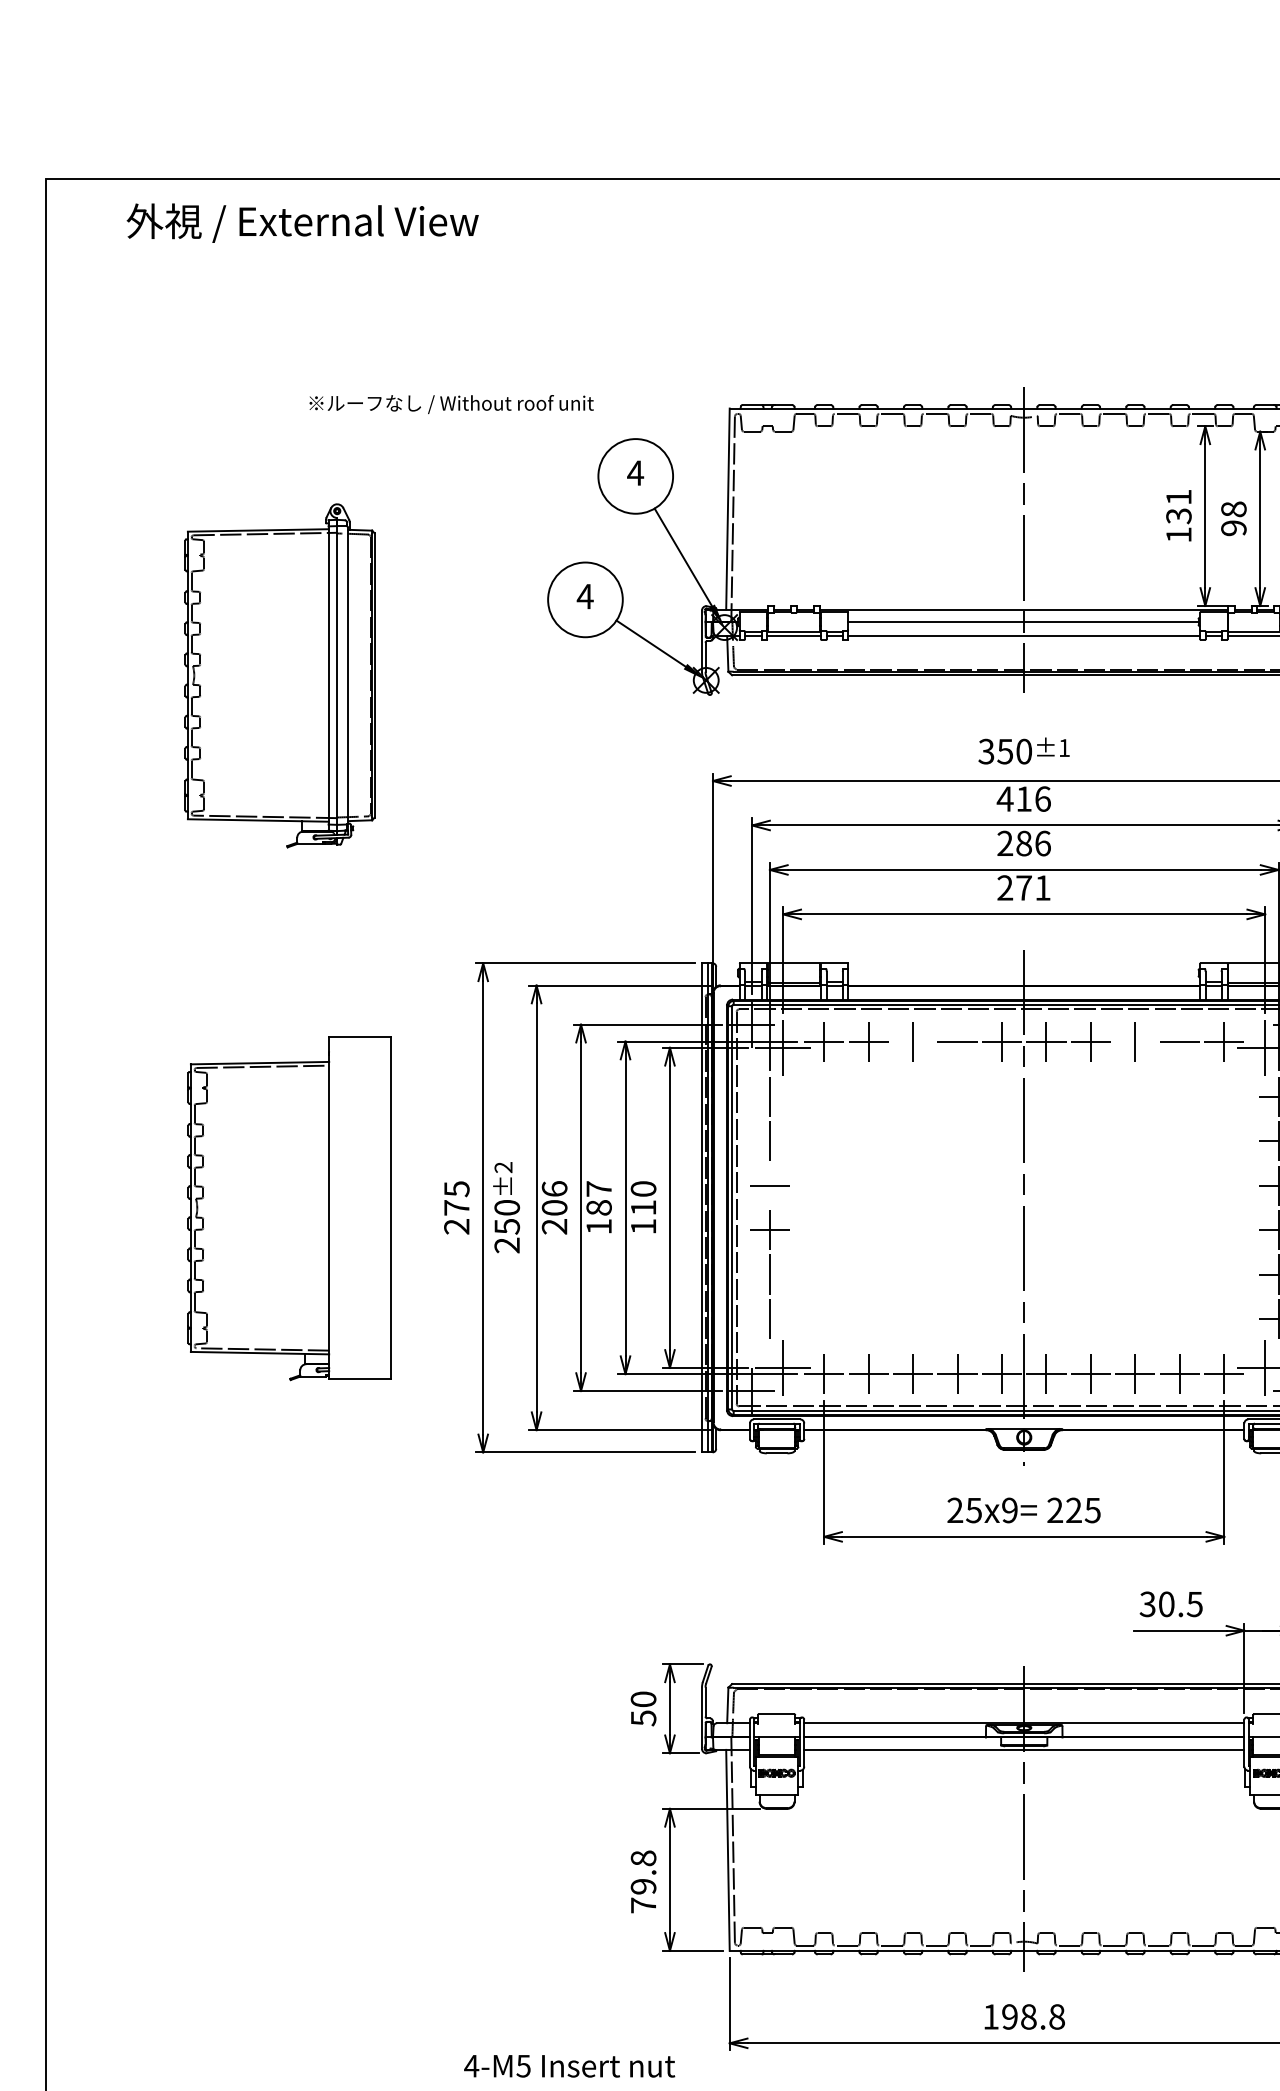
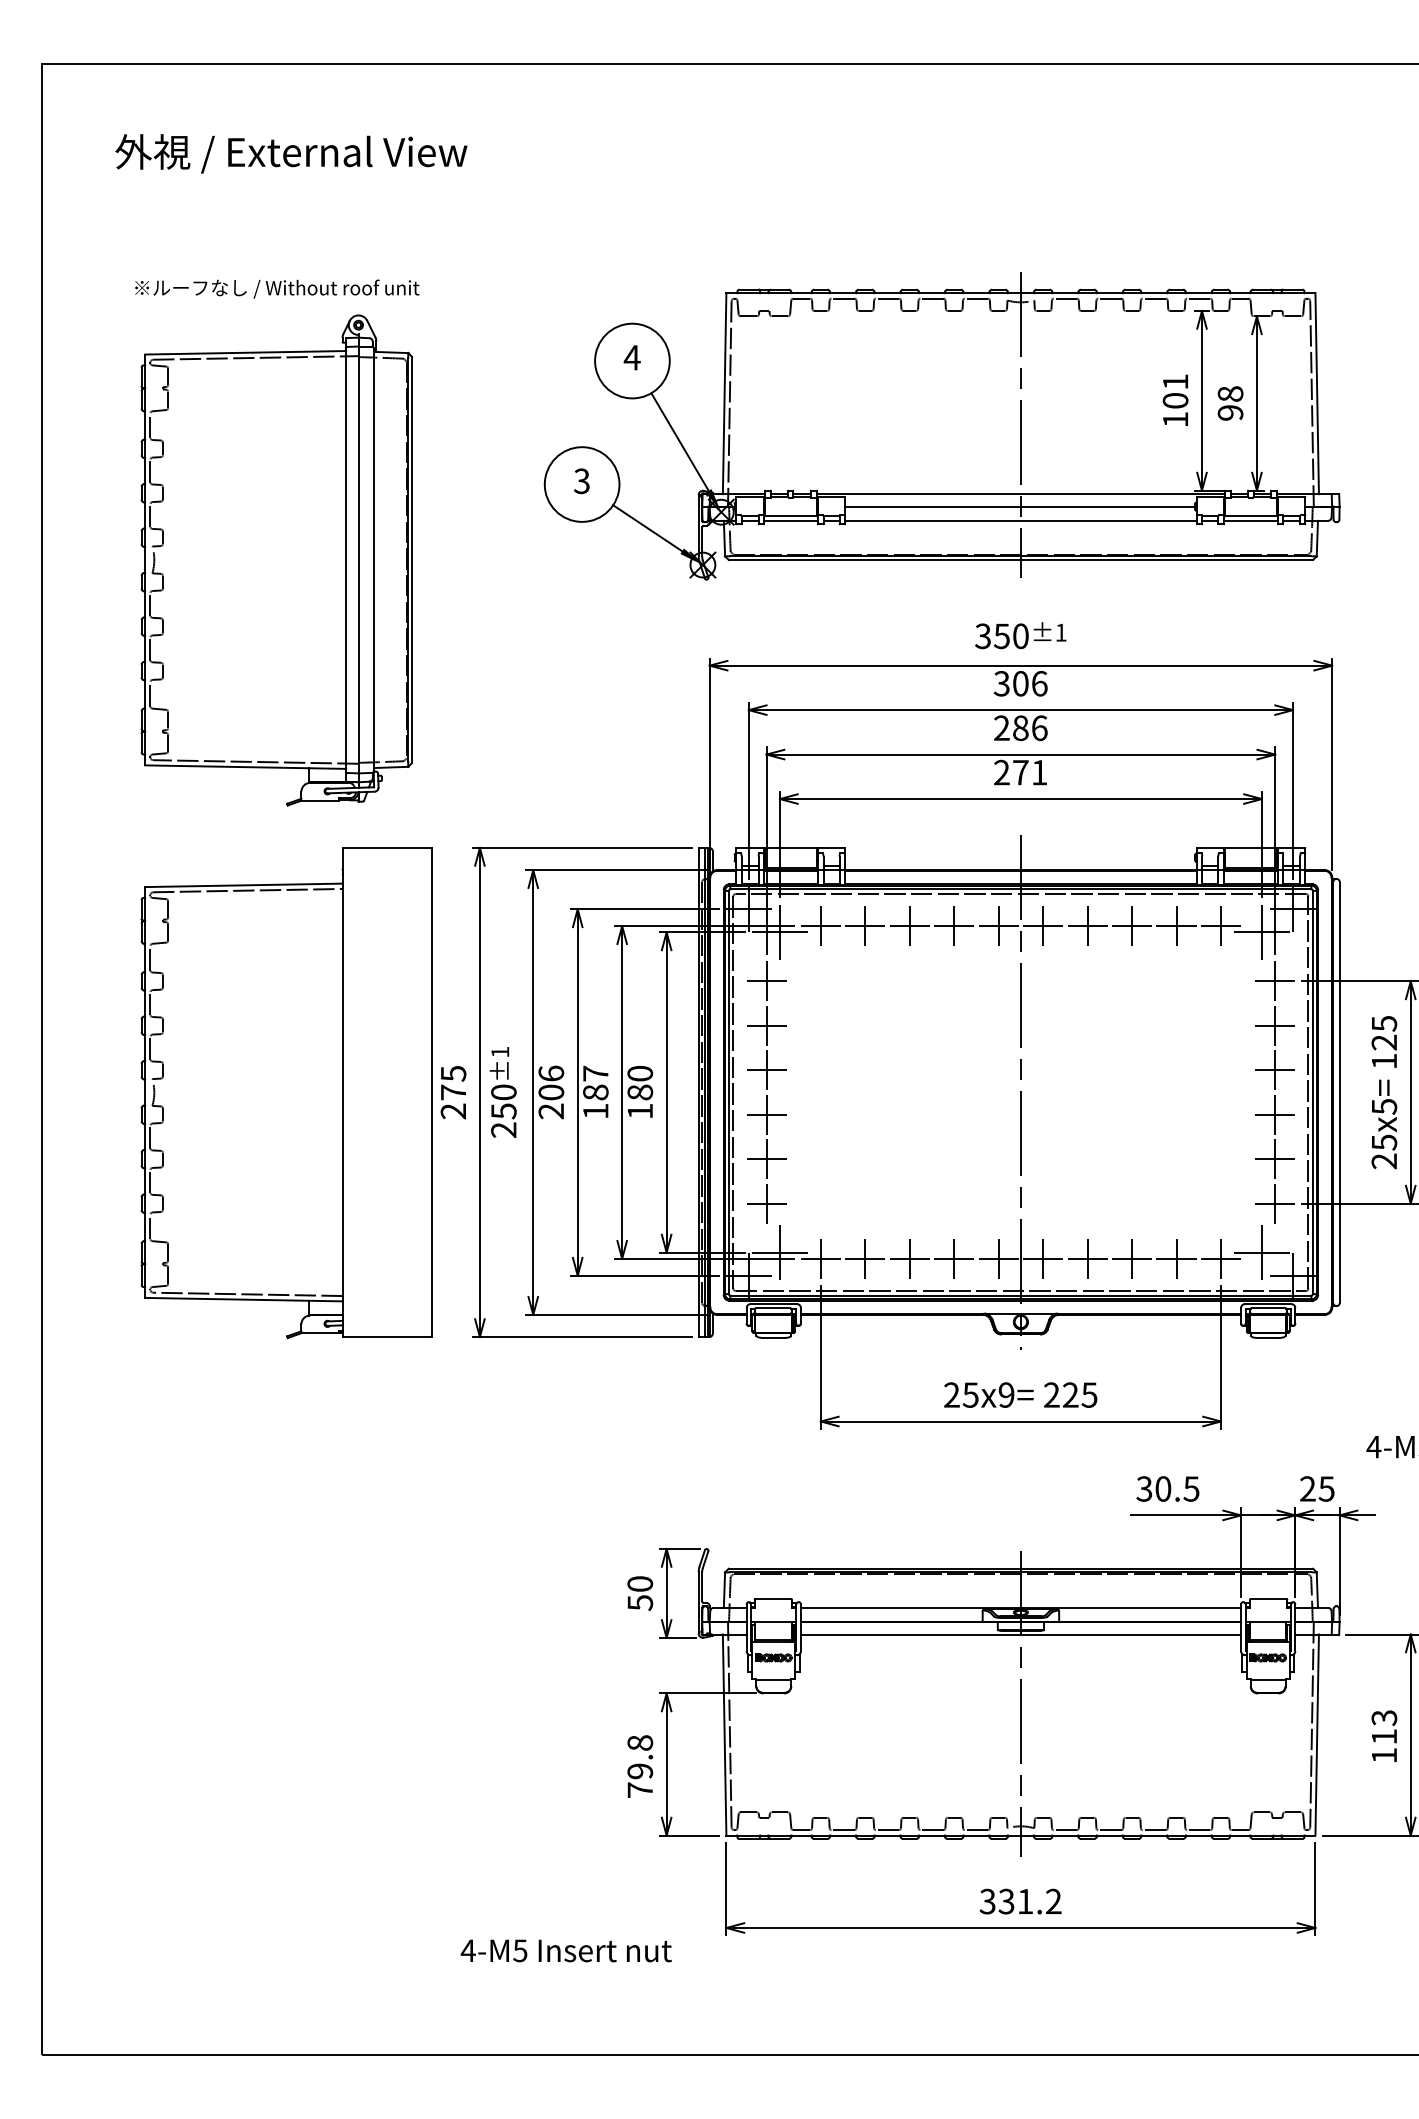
text: (302, 222) -> (291, 153), moved
text: (451, 403) -> (277, 288), moved
text: (1178, 515) -> (1175, 400), 131 -> 101
text: (584, 596) -> (581, 481), 4 -> 3
part: (279, 675) -> (276, 560), size x1.43
text: (1013, 798) -> (1010, 683), 416 -> 306
line: (912, 1041) -> (909, 926), added
line: (957, 1041) -> (954, 926), added
line: (1135, 1041) -> (1132, 926), added
line: (1179, 1041) -> (1176, 926), added
line: (769, 1096) -> (766, 981), added
line: (769, 1140) -> (766, 1025), added
text: (503, 1166) -> (500, 1051), ±2 -> ±1
line: (769, 1185) -> (766, 1070), added
text: (643, 1207) -> (640, 1092), 110 -> 180
part: (289, 1208) -> (286, 1093), size x1.43
line: (769, 1274) -> (766, 1159), added
line: (769, 1318) -> (766, 1203), added
text: (1023, 2016) -> (1020, 1901), 198.8 -> 331.2

